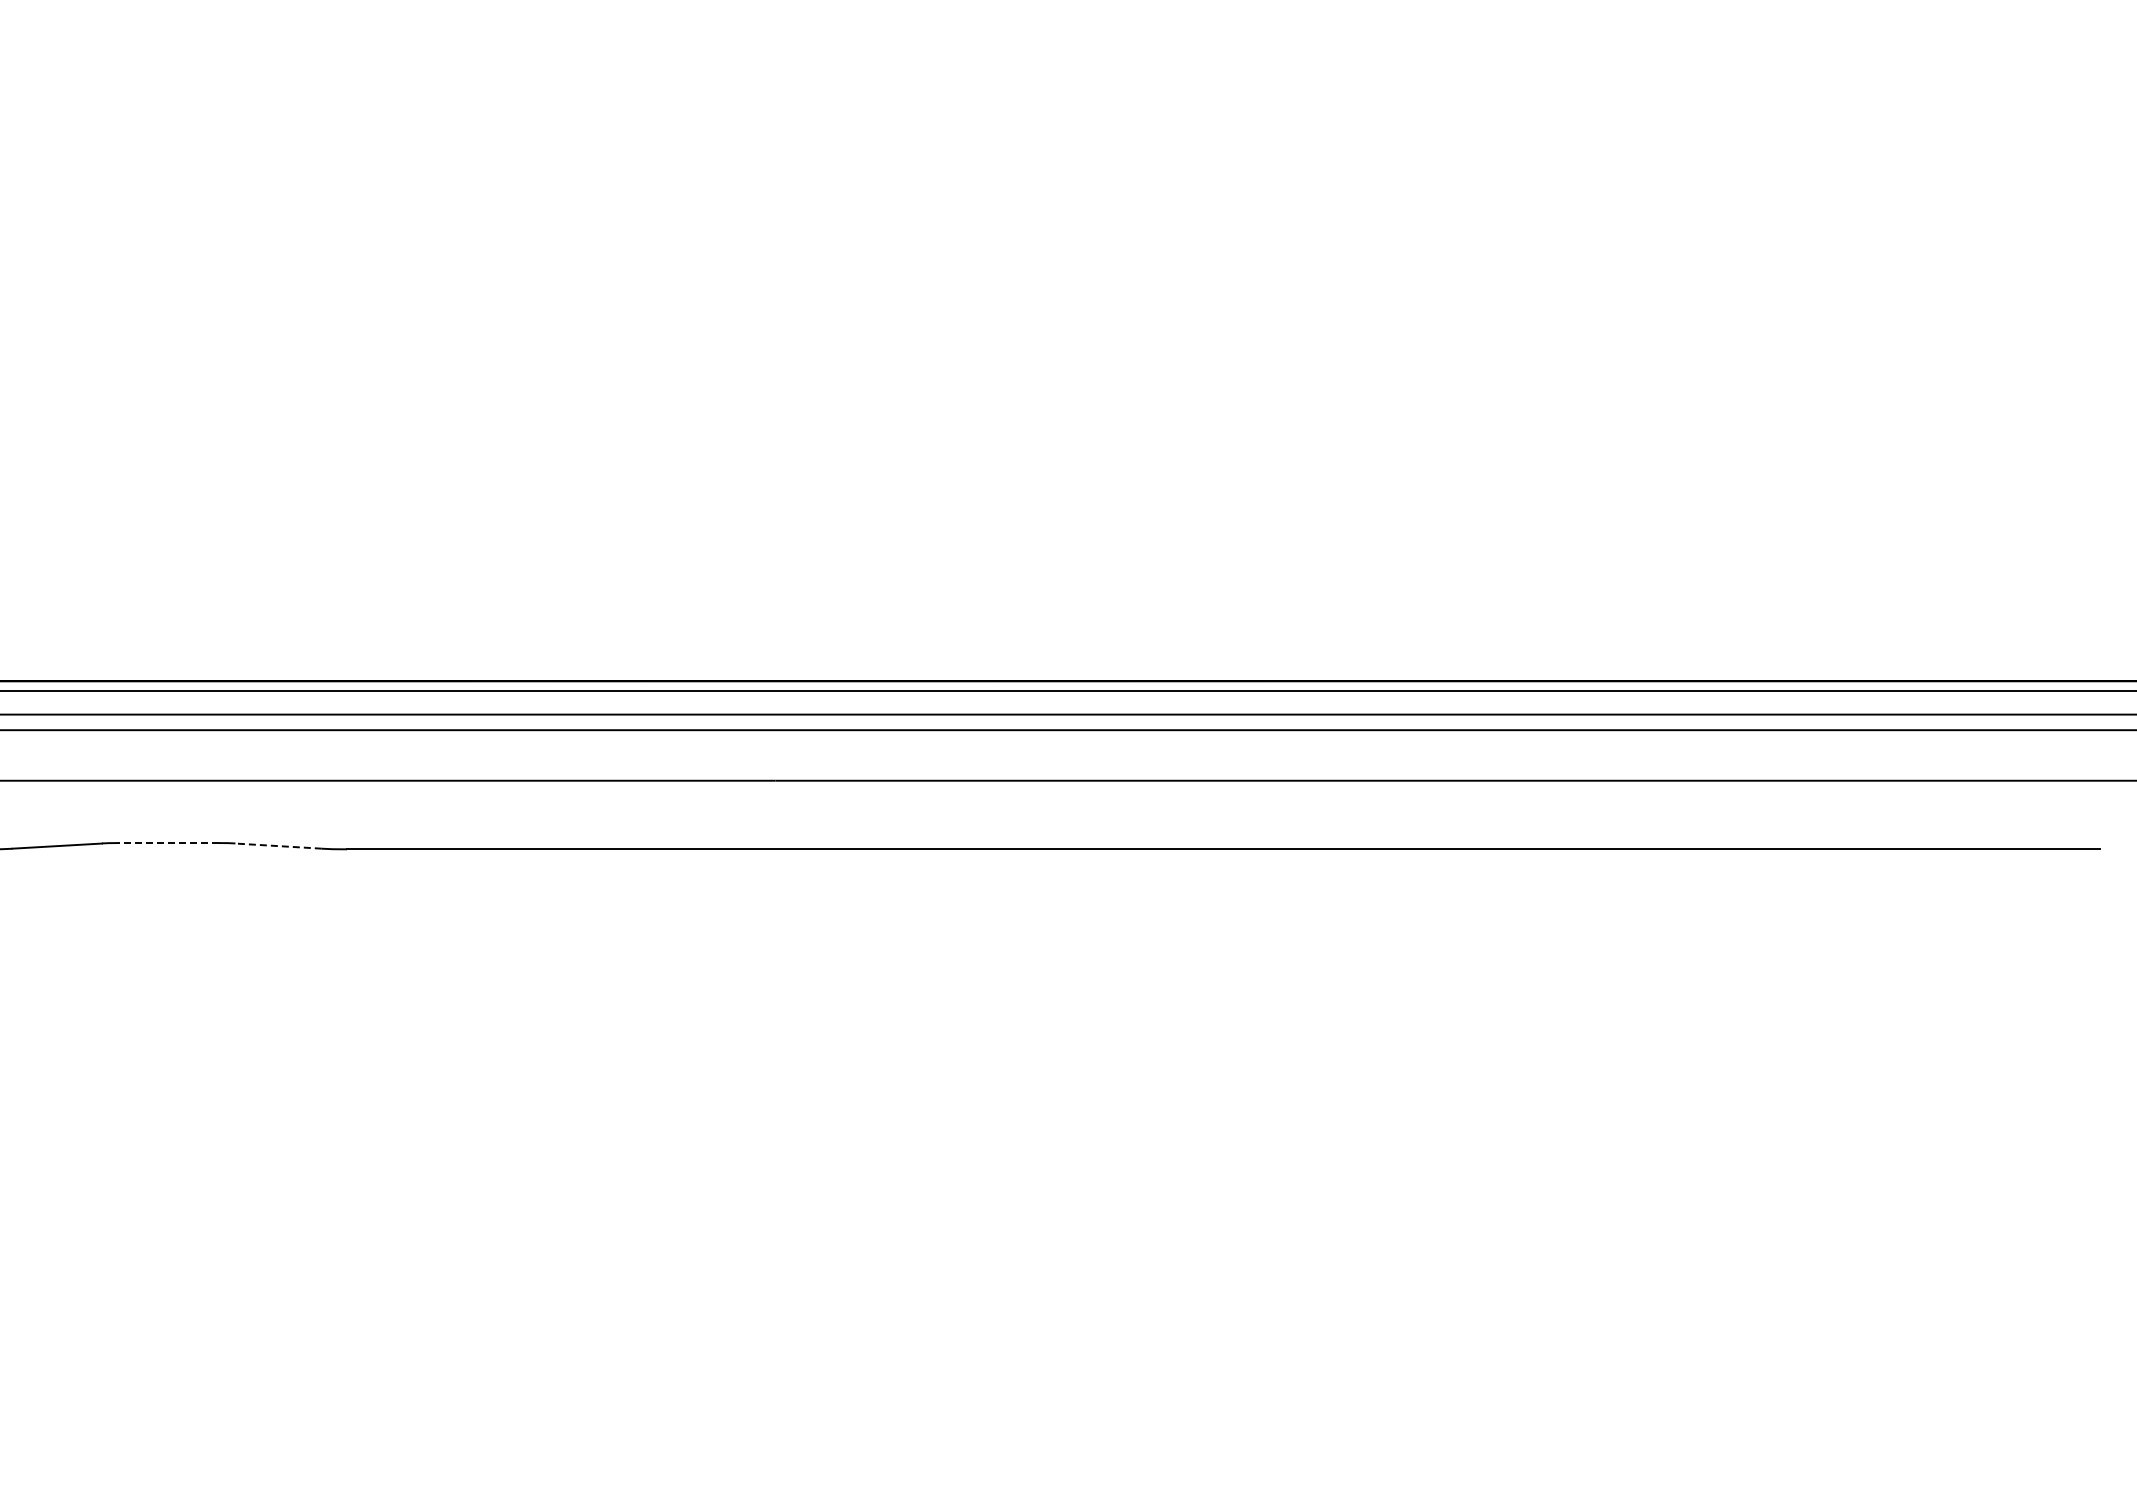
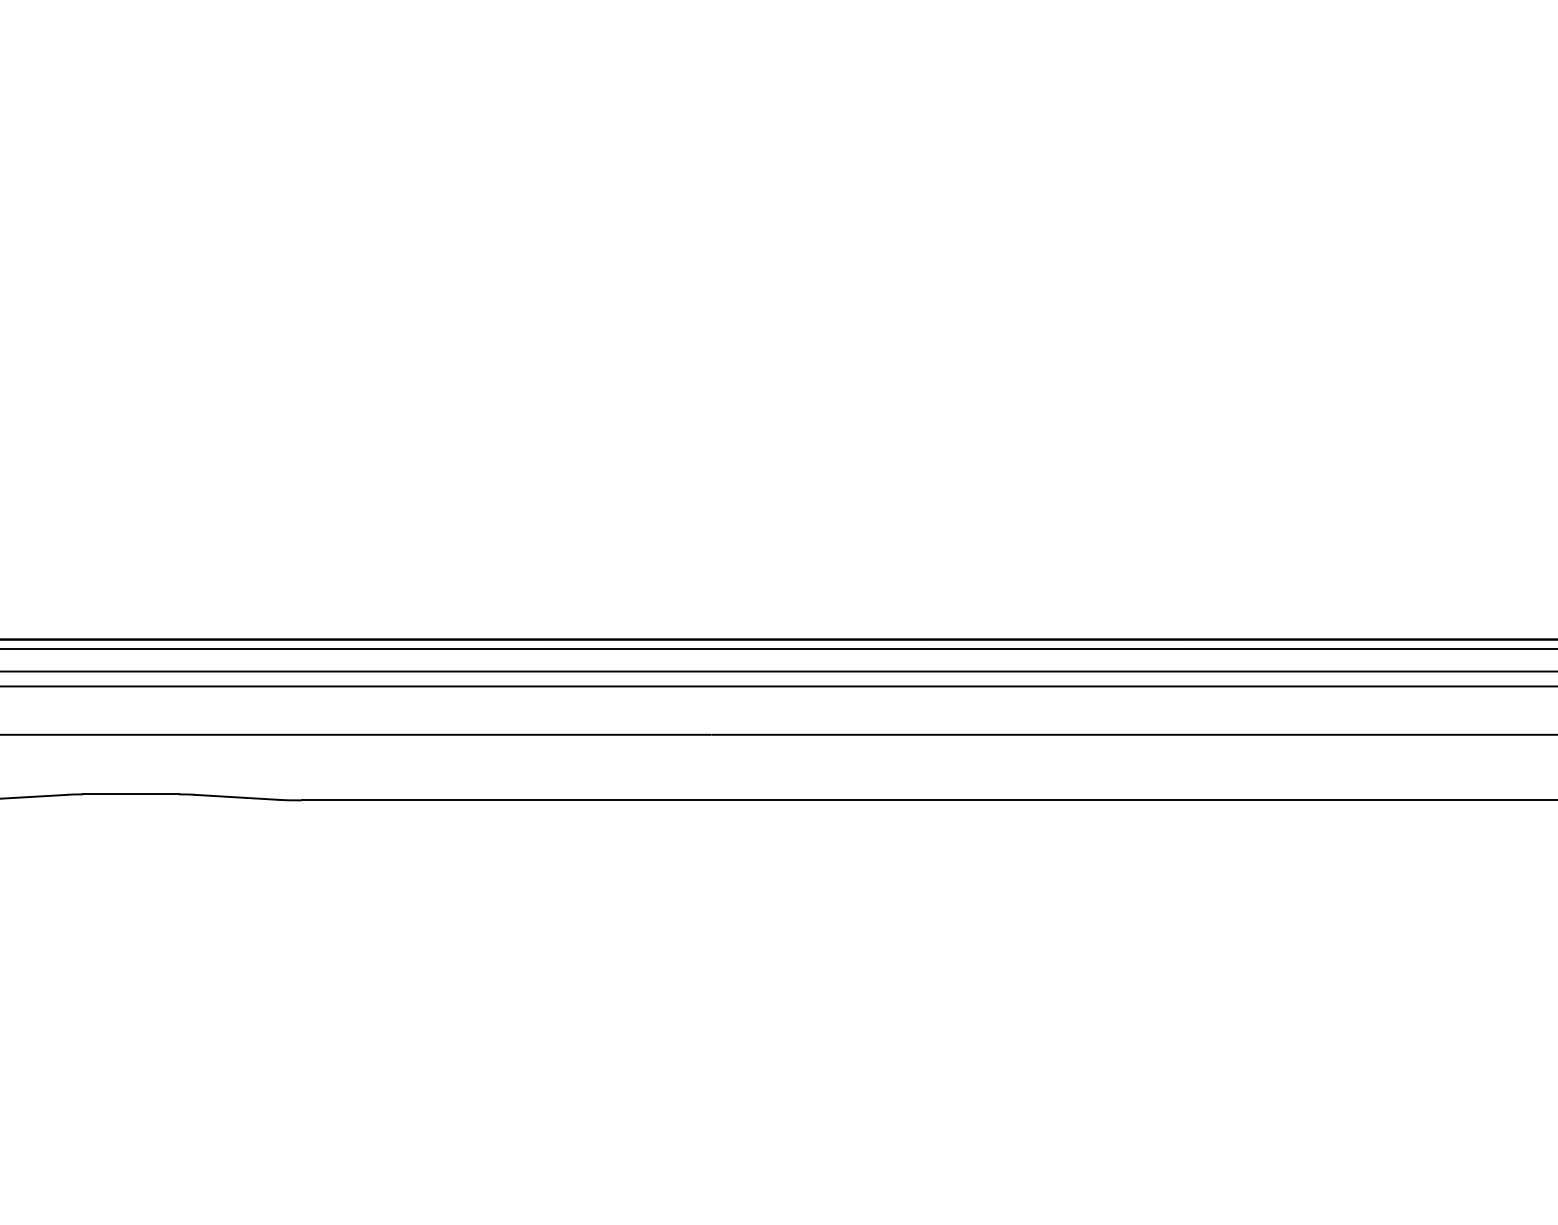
line: (168, 843) -> (130, 794), dashed -> solid
line: (278, 846) -> (236, 797), dashed -> solid

